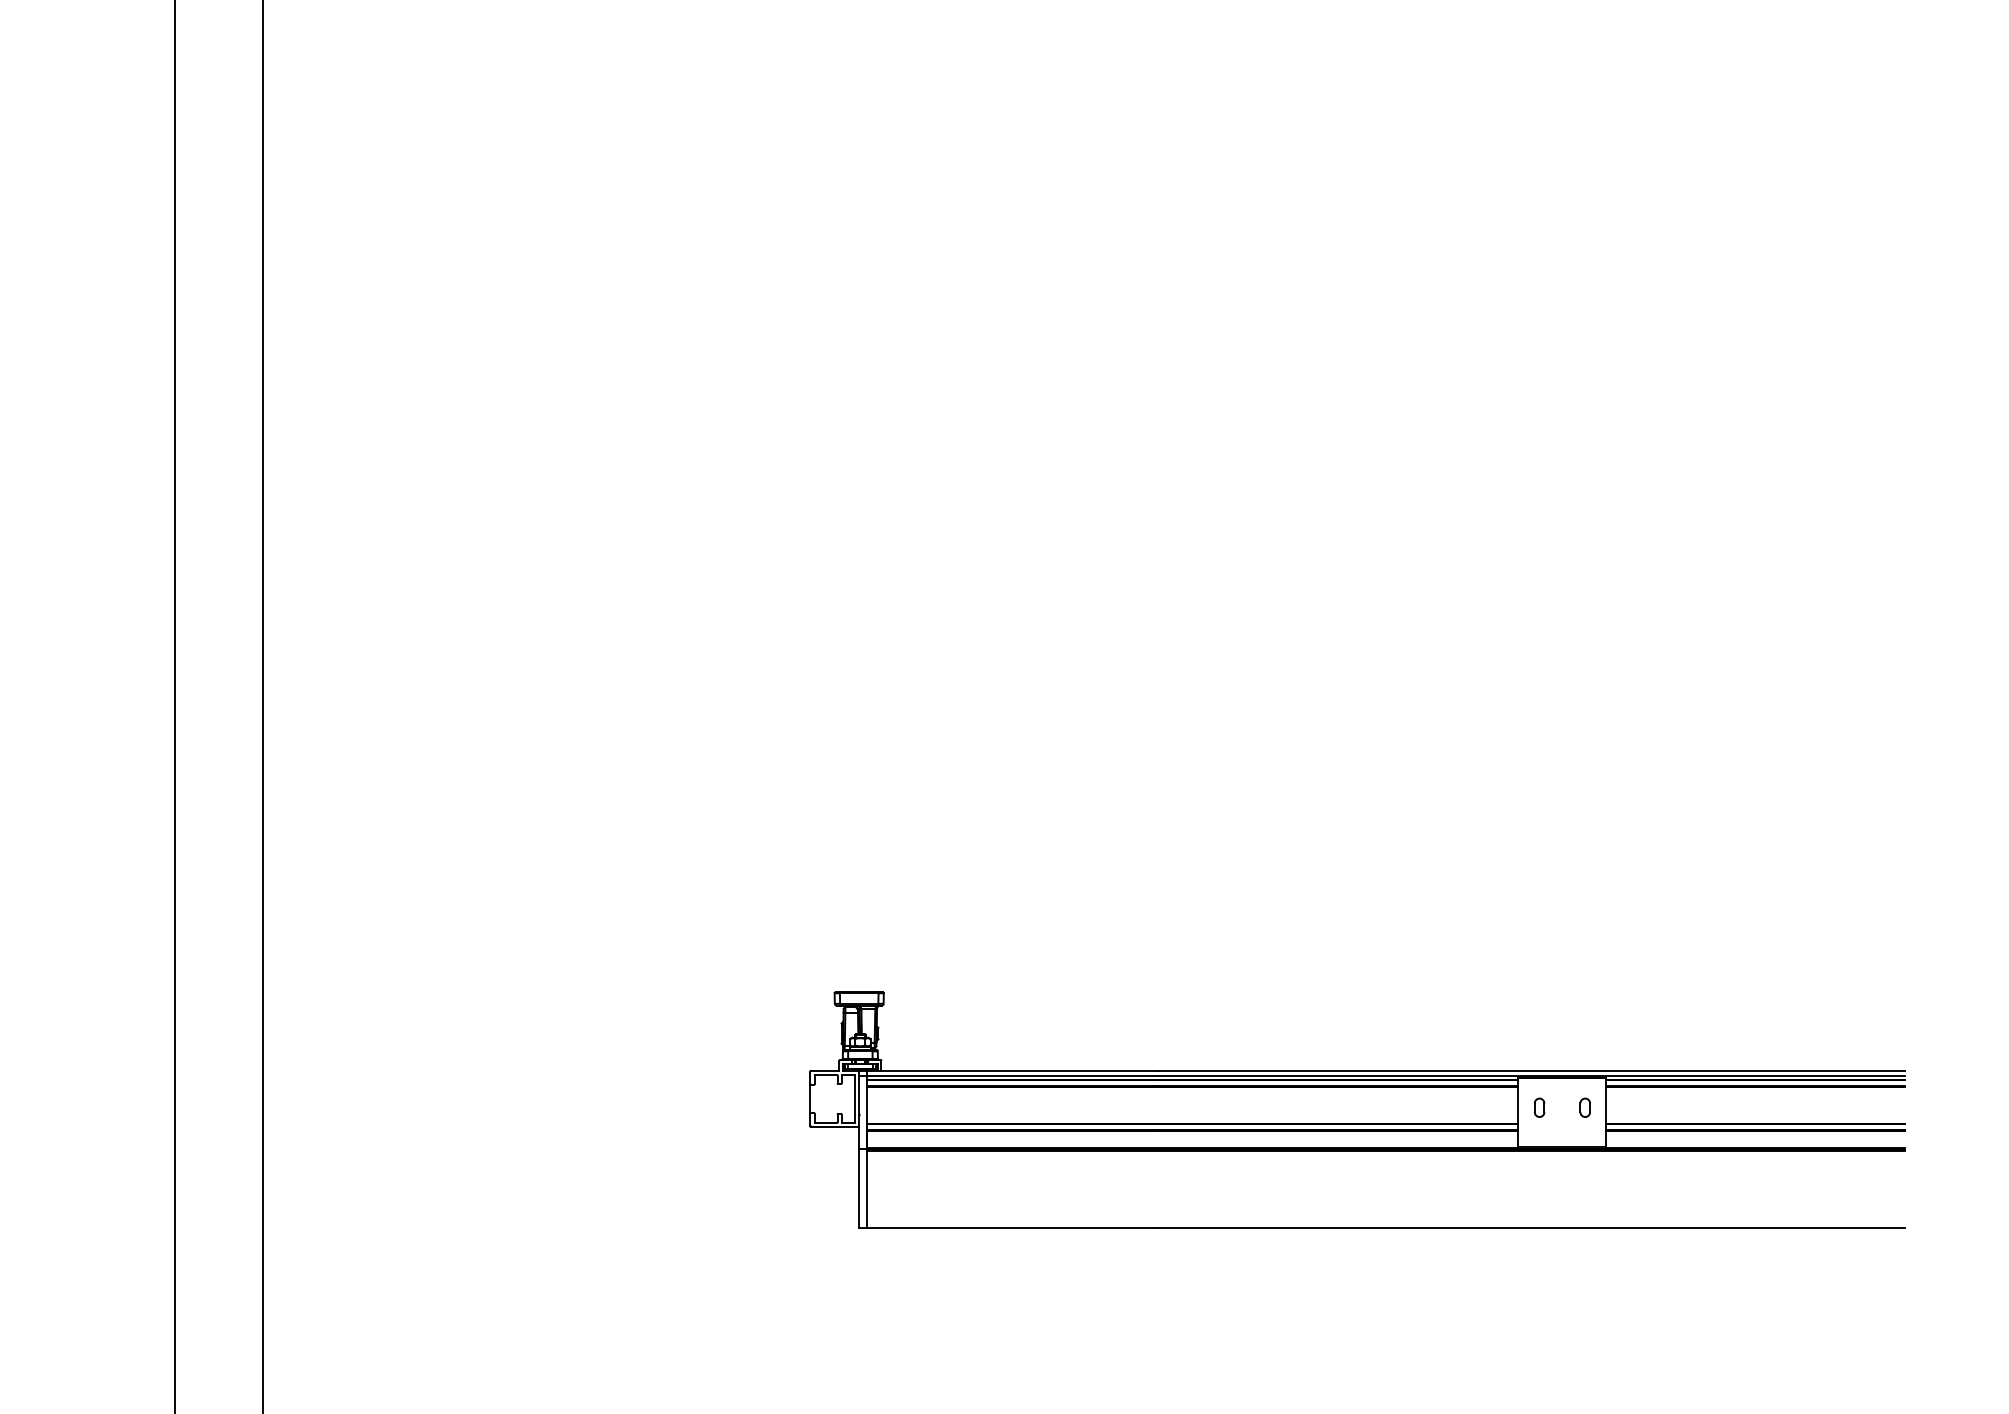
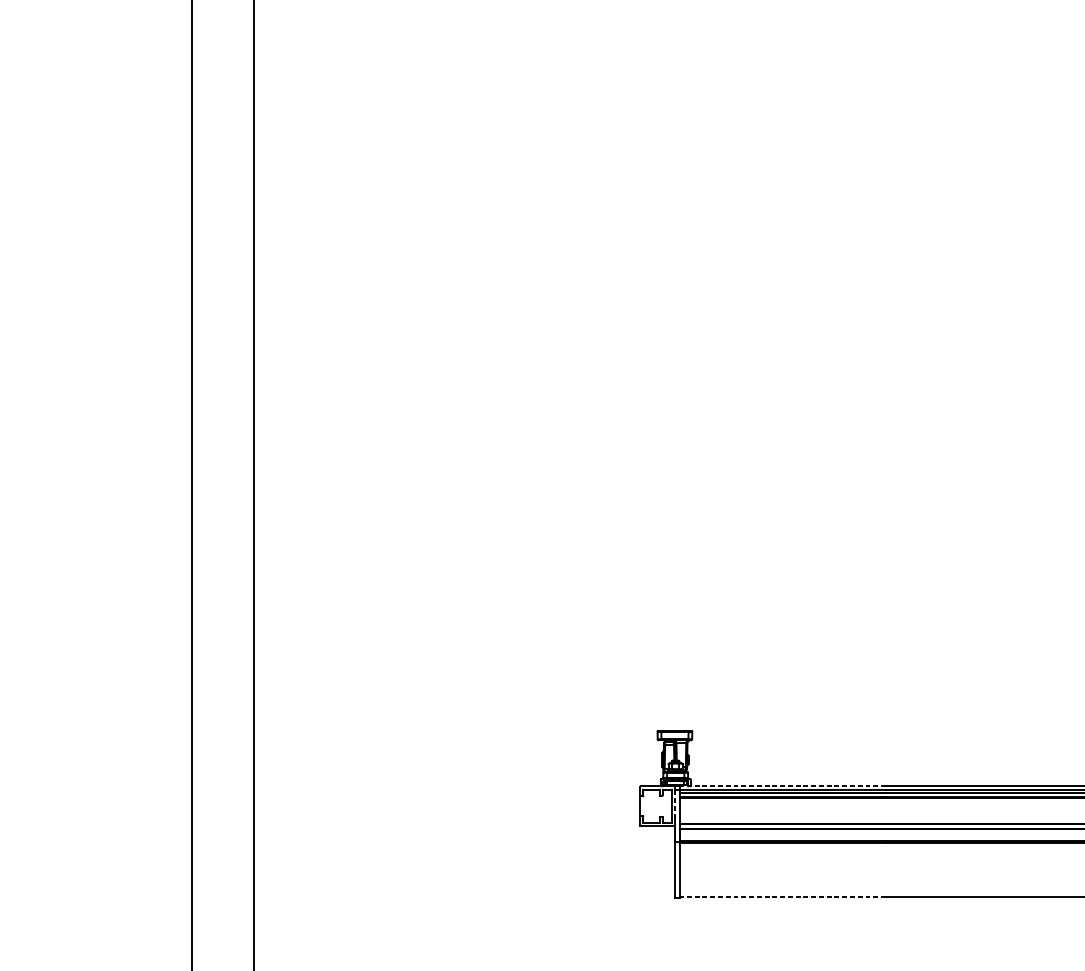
line: (1012, 1070) -> (783, 786), solid -> dashed
line: (859, 1095) -> (675, 803), solid -> dashed
line: (1012, 1227) -> (783, 897), solid -> dashed

